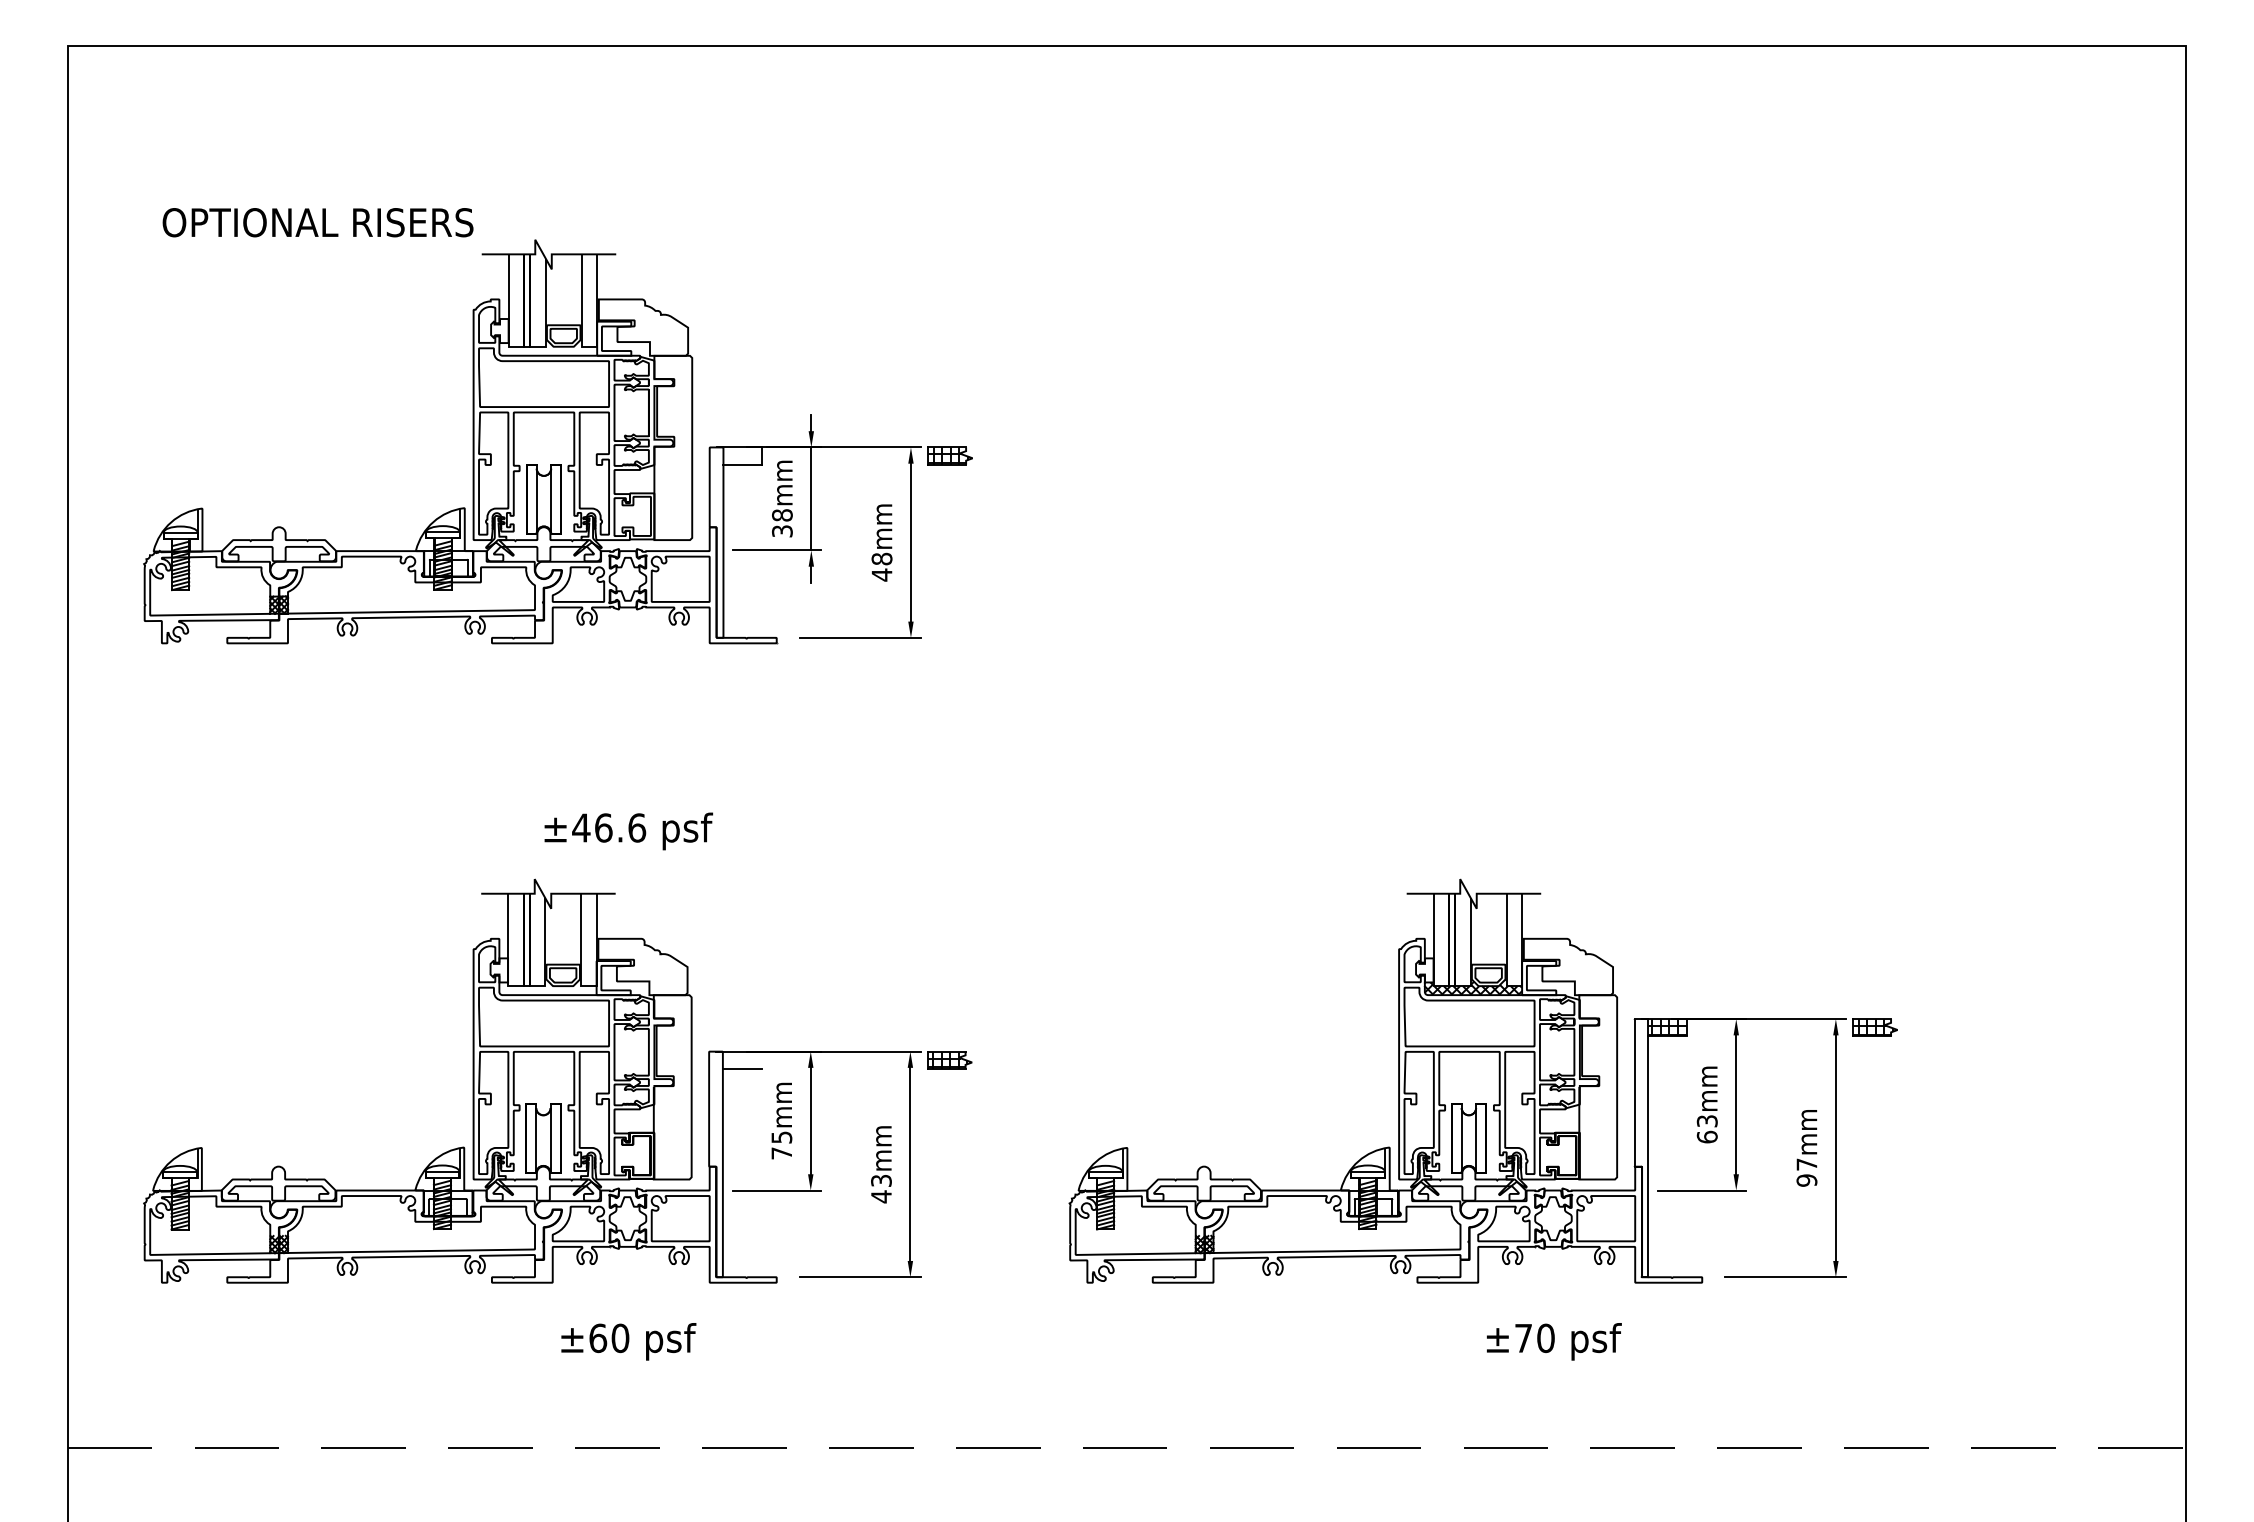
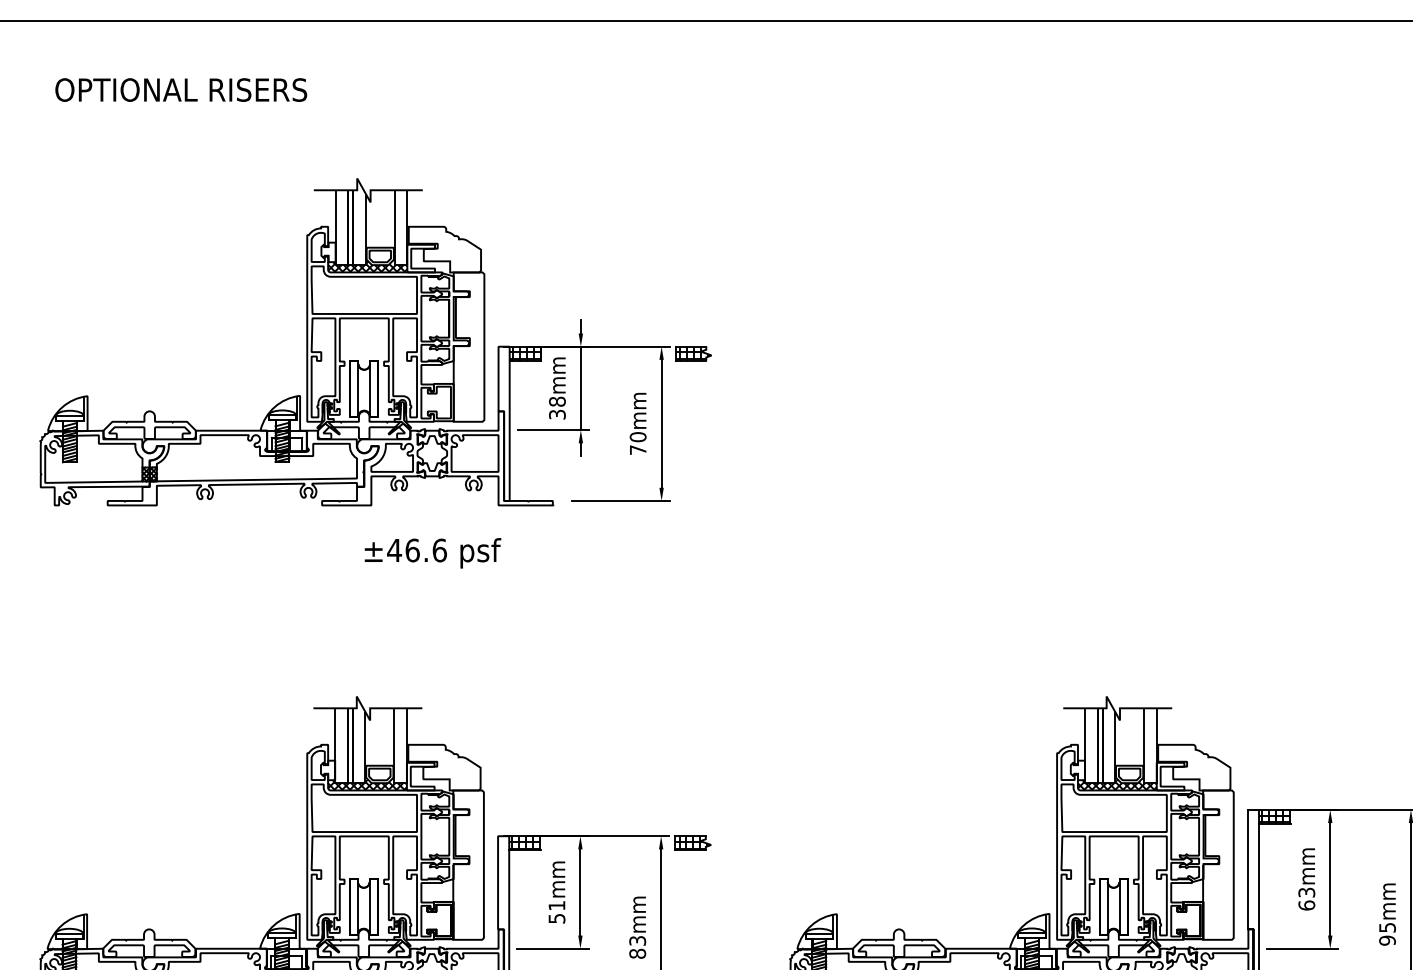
text: (317, 222) -> (180, 89), moved
hatch: (548, 347) -> (367, 265), added
hatch: (742, 455) -> (525, 353), added
text: (881, 566) -> (637, 443), 48mm -> 70mm
text: (628, 831) -> (432, 553), moved
hatch: (547, 987) -> (367, 784), added
hatch: (741, 1059) -> (524, 842), added
text: (781, 1145) -> (556, 912), 75mm -> 51mm
text: (1806, 1164) -> (1387, 927), 97mm -> 95mm
text: (881, 1196) -> (637, 953), 43mm -> 83mm

